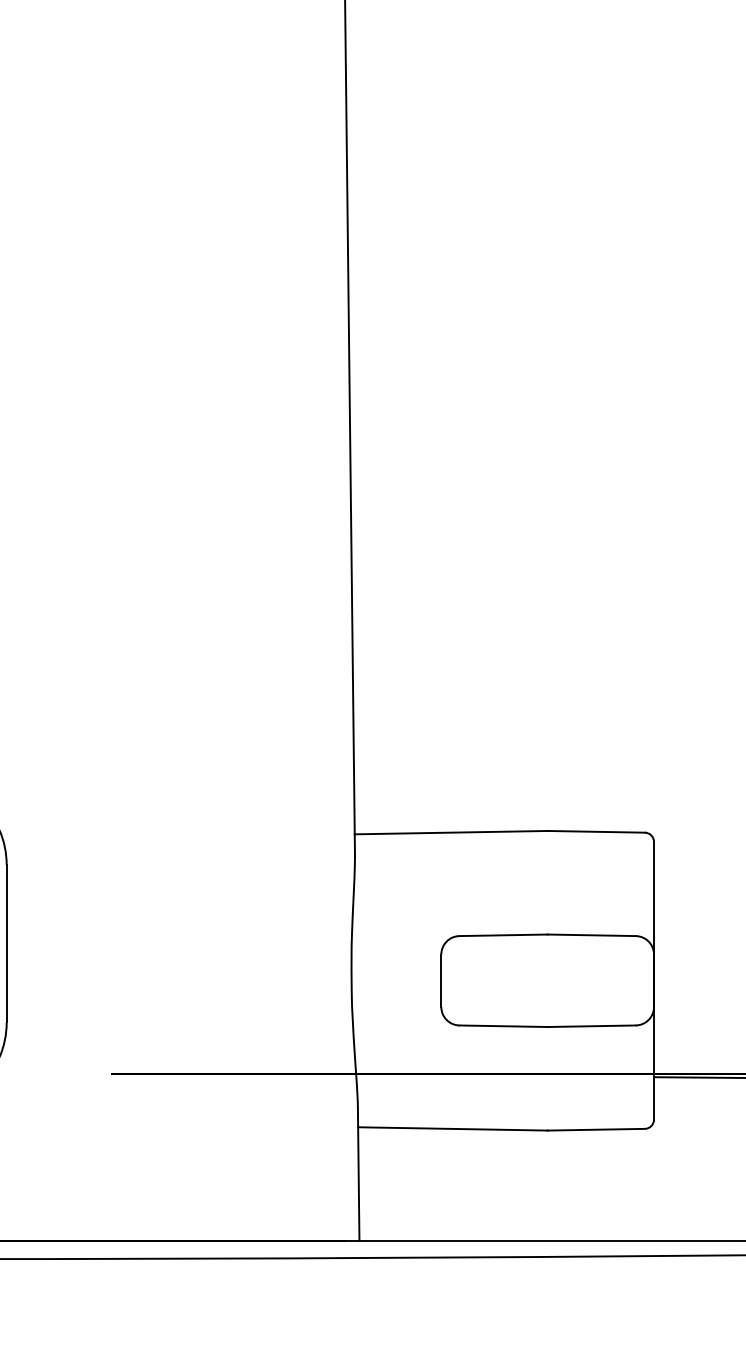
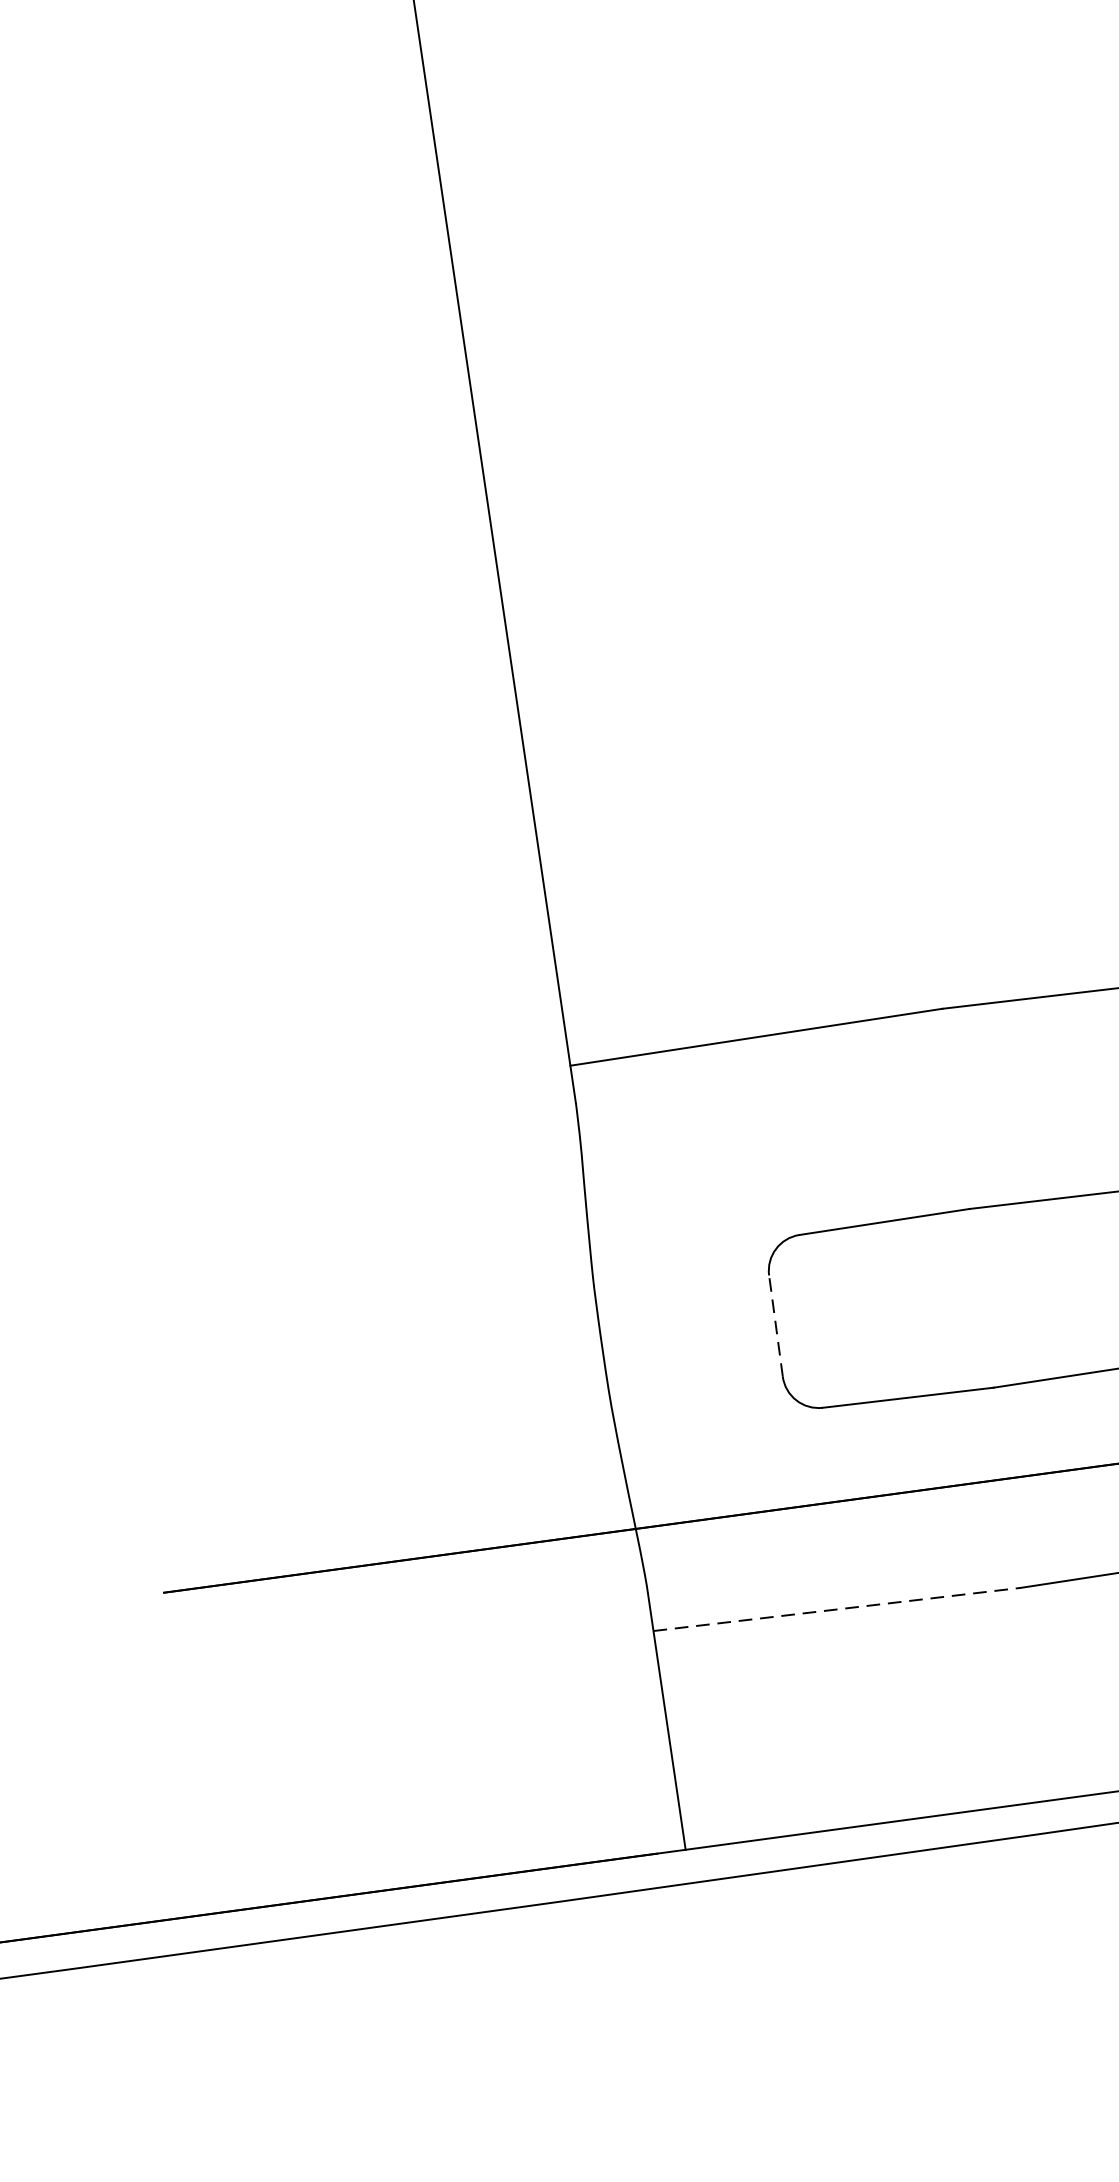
line: (441, 980) -> (776, 1325), solid -> dashed
line: (452, 1128) -> (836, 1608), solid -> dashed

